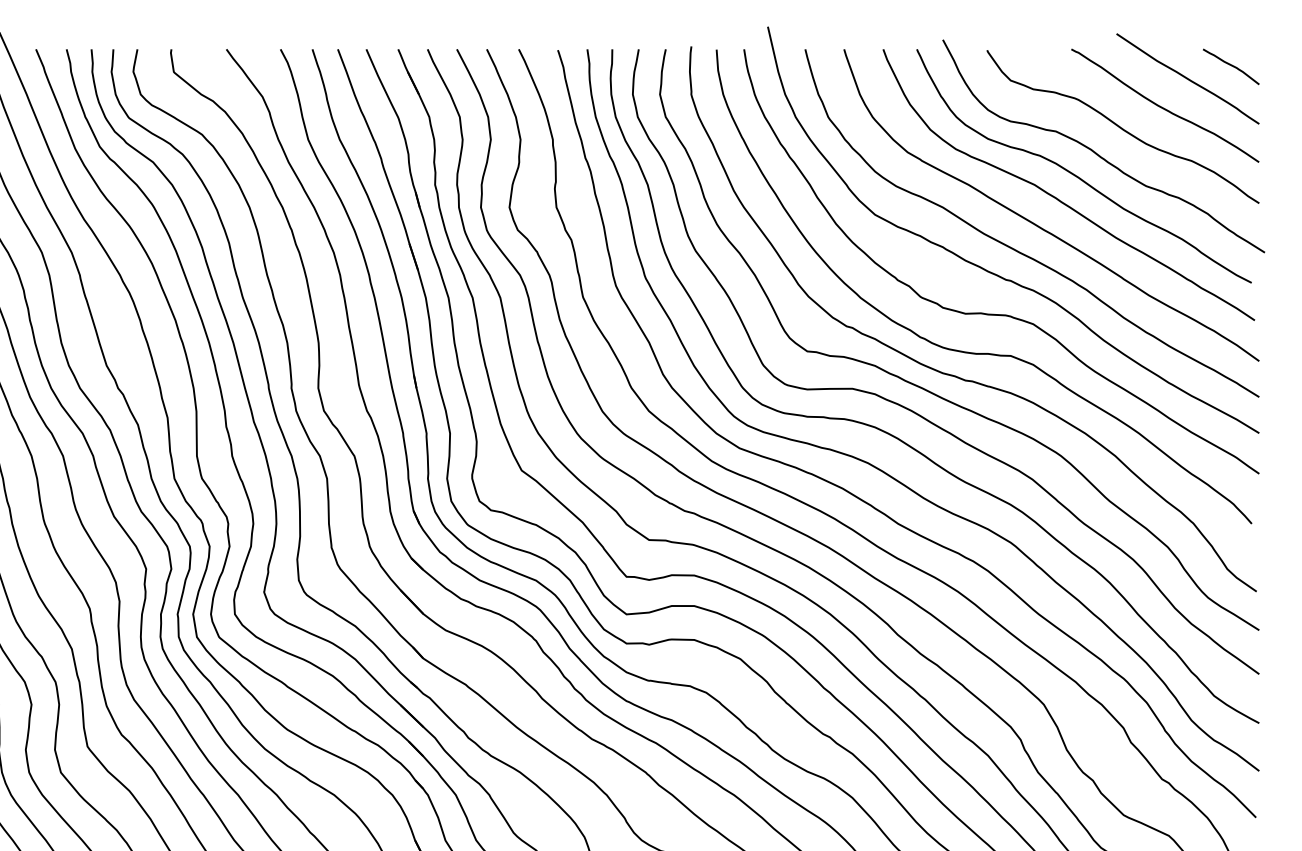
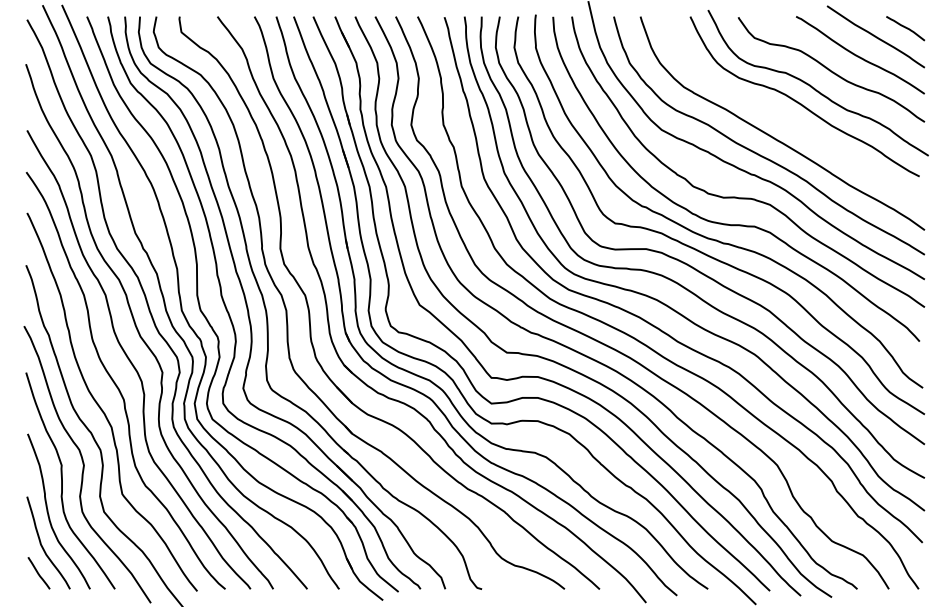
curve: (1058, 198) -> (787, 118), removed

